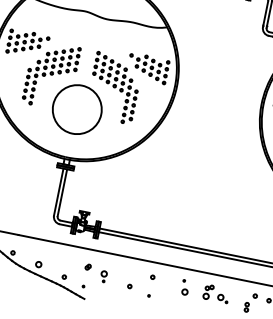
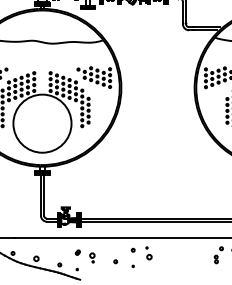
circle: (77, 109) -> (42, 123), size x1.4
part: (184, 287) -> (148, 253), moved
part: (215, 293) -> (188, 253), removed

